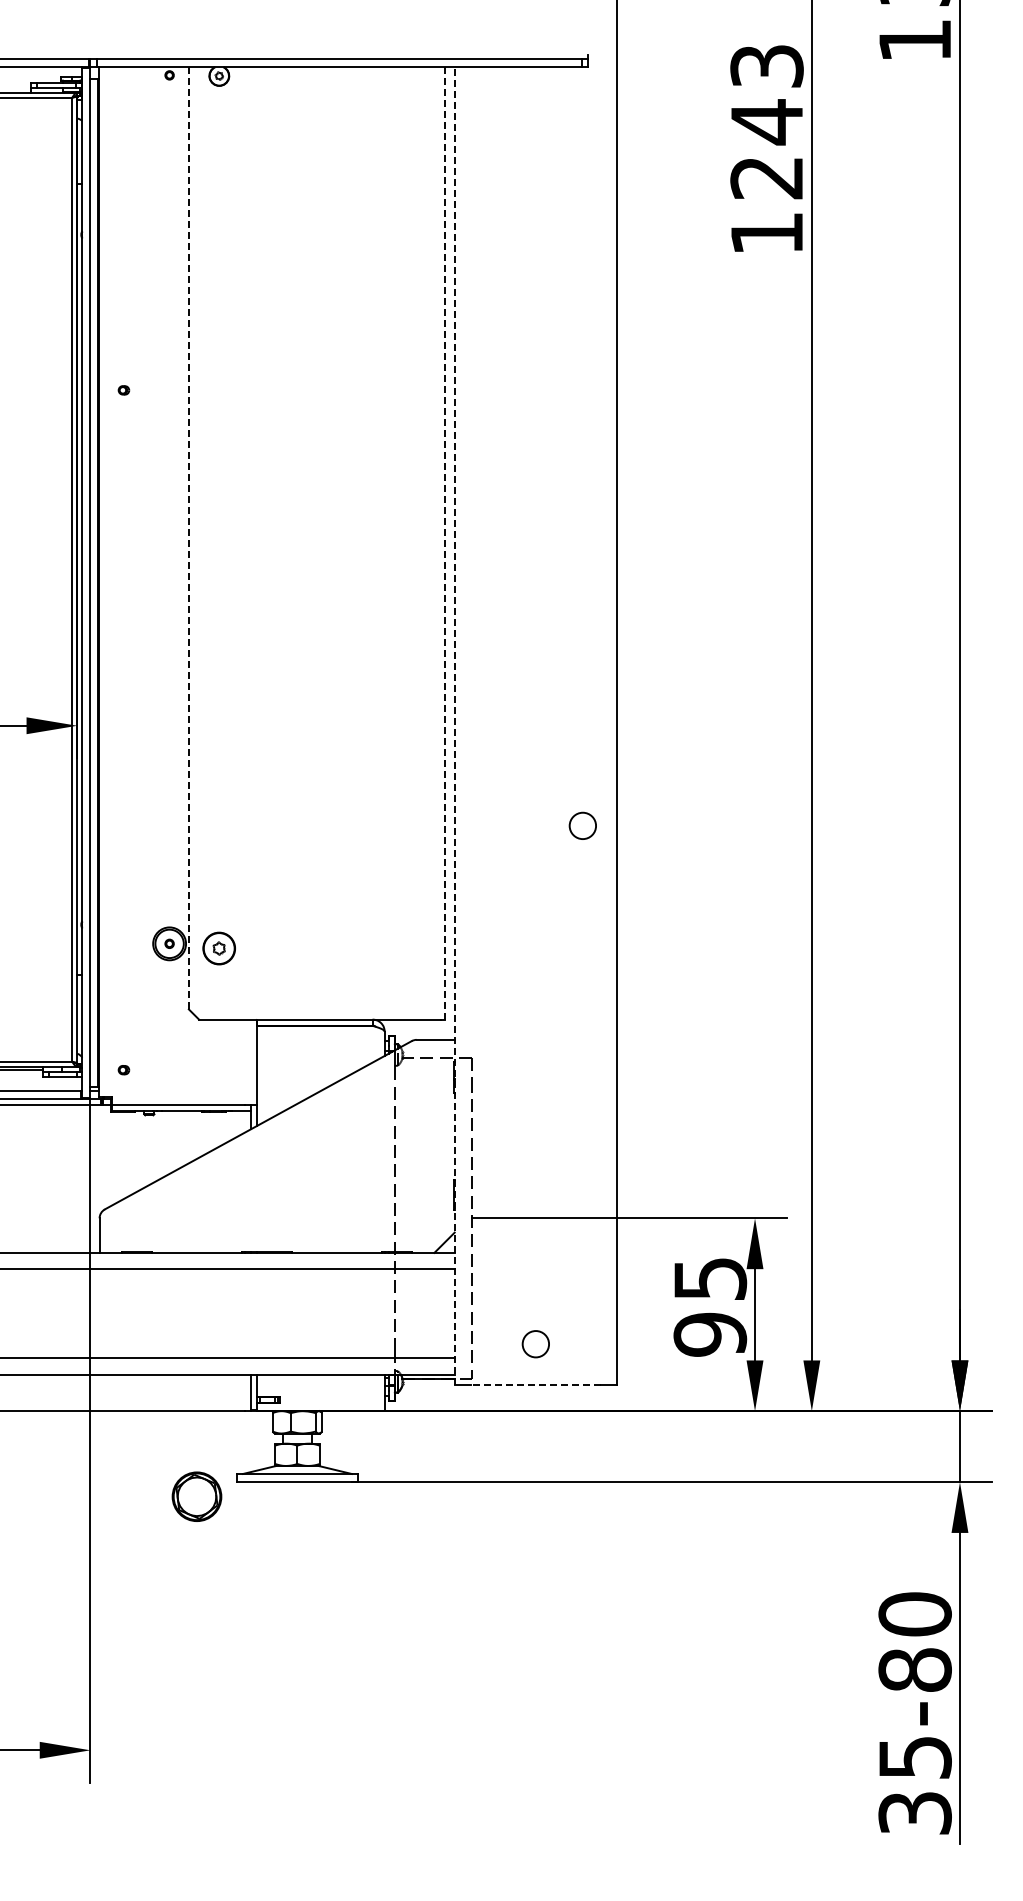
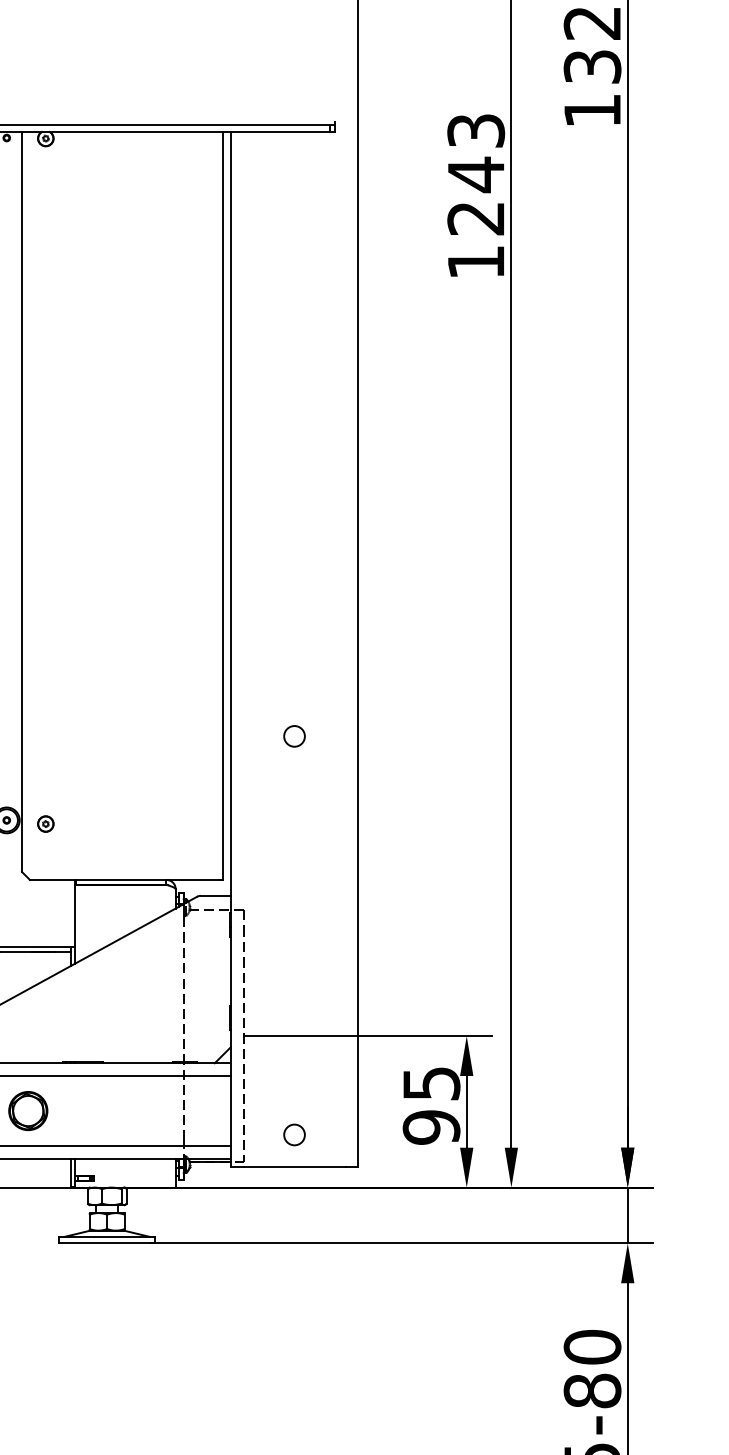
line: (188, 538) -> (21, 501), dashed -> solid
line: (444, 543) -> (222, 505), dashed -> solid
line: (454, 725) -> (230, 648), dashed -> solid
circle: (582, 825) -> (294, 736), moved
part: (219, 948) -> (45, 824), size x0.62
line: (535, 1384) -> (294, 1166), dashed -> solid
part: (196, 1496) -> (27, 1110), moved

